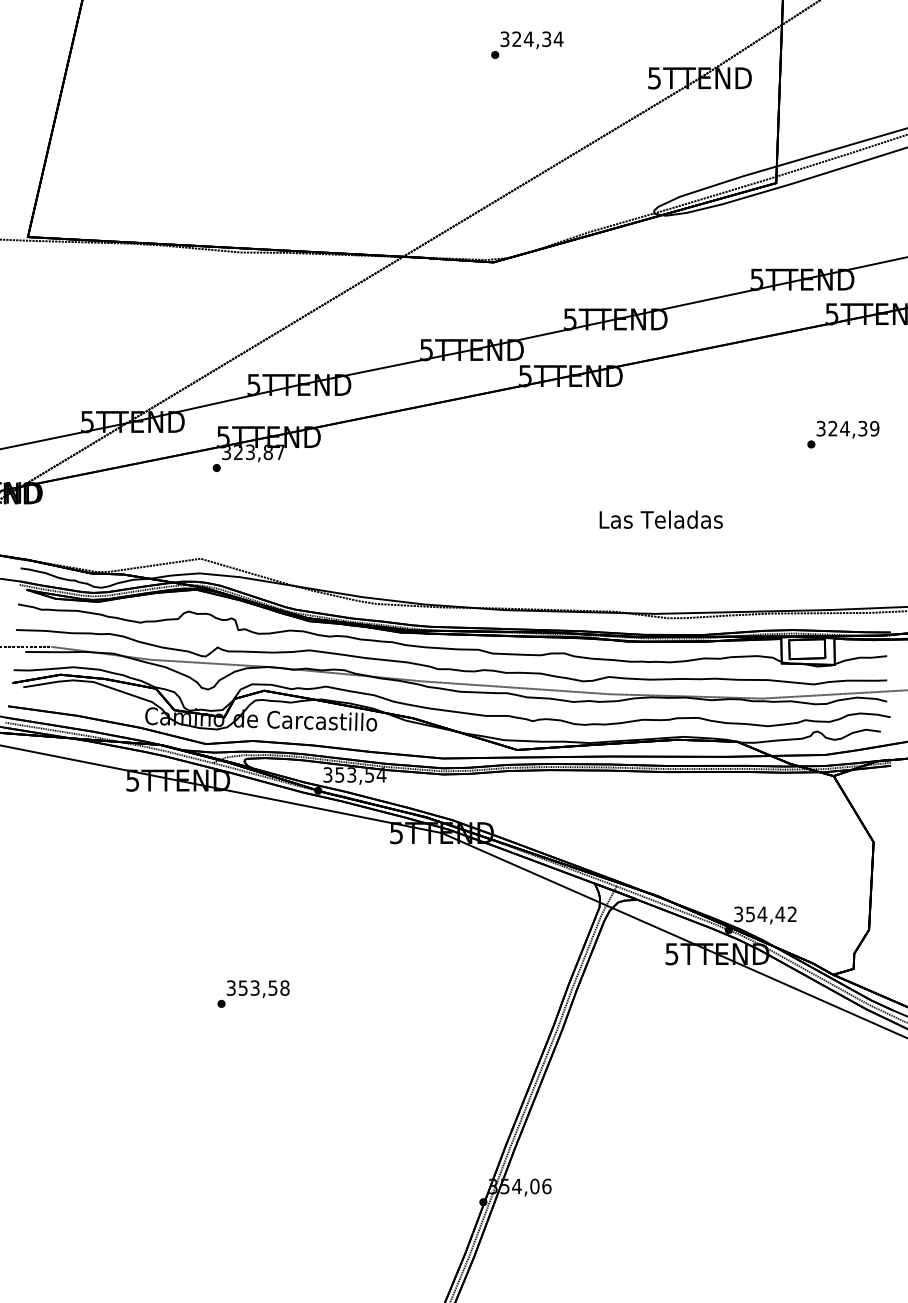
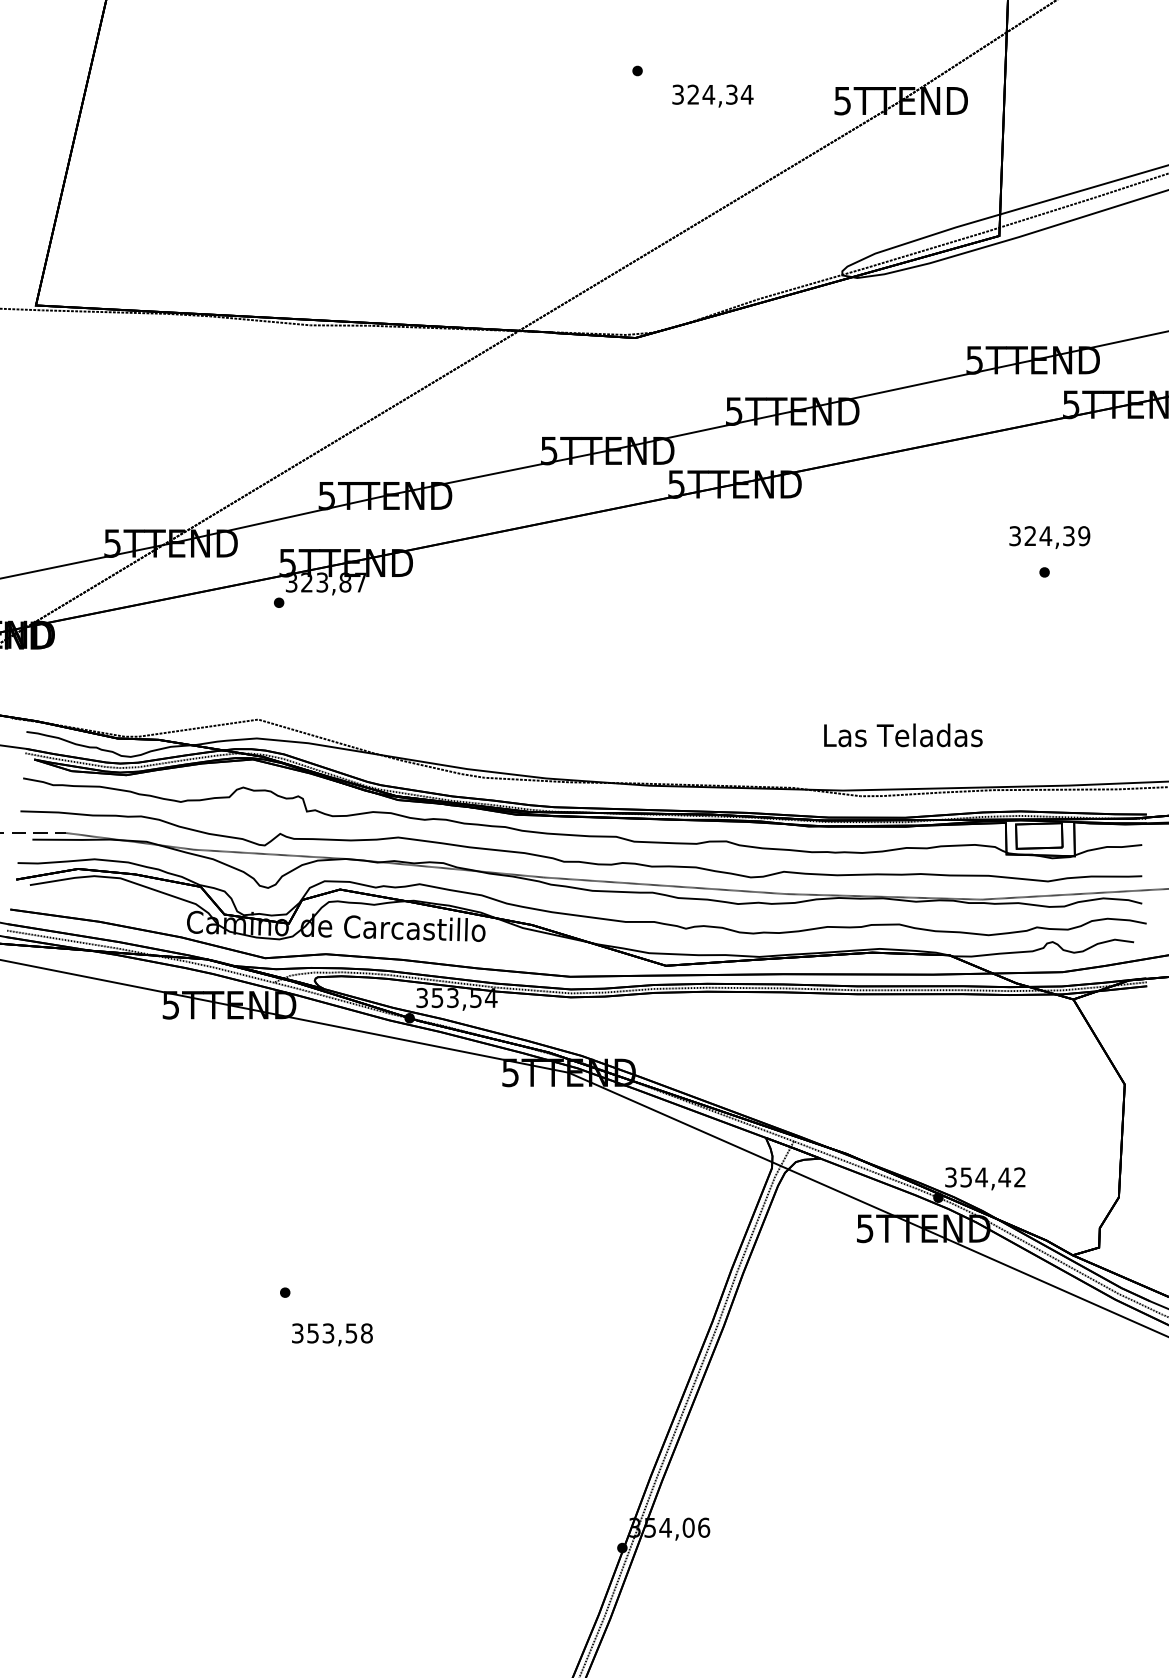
text: (531, 39) -> (712, 95), moved
text: (847, 429) -> (1049, 537), moved
text: (661, 519) -> (903, 735), moved
text: (258, 988) -> (332, 1334), moved

